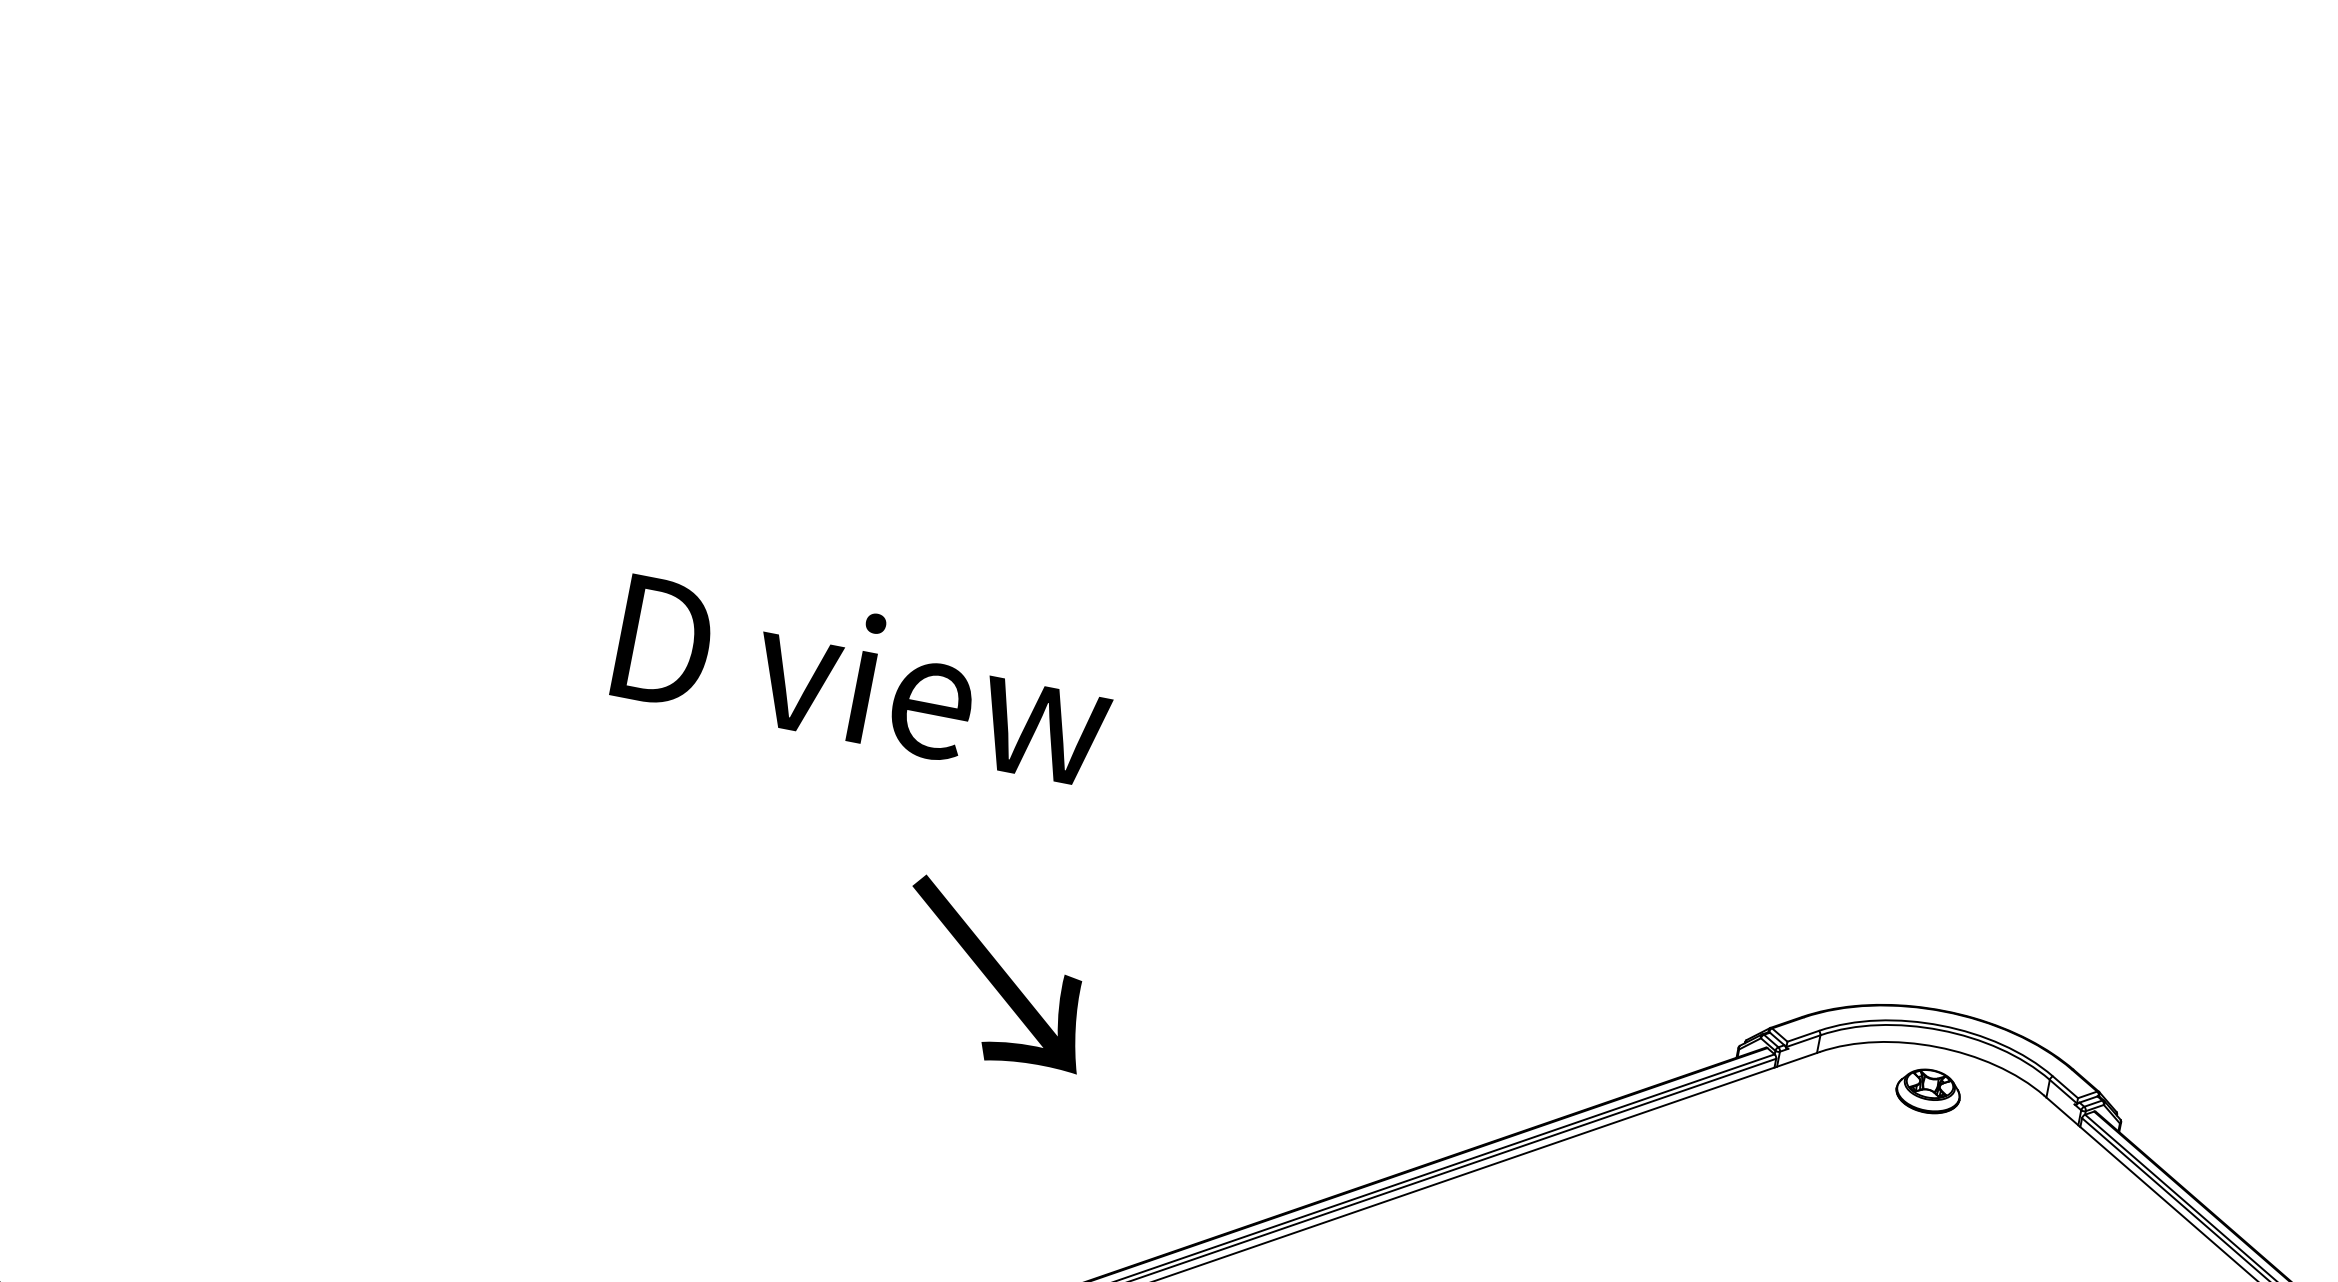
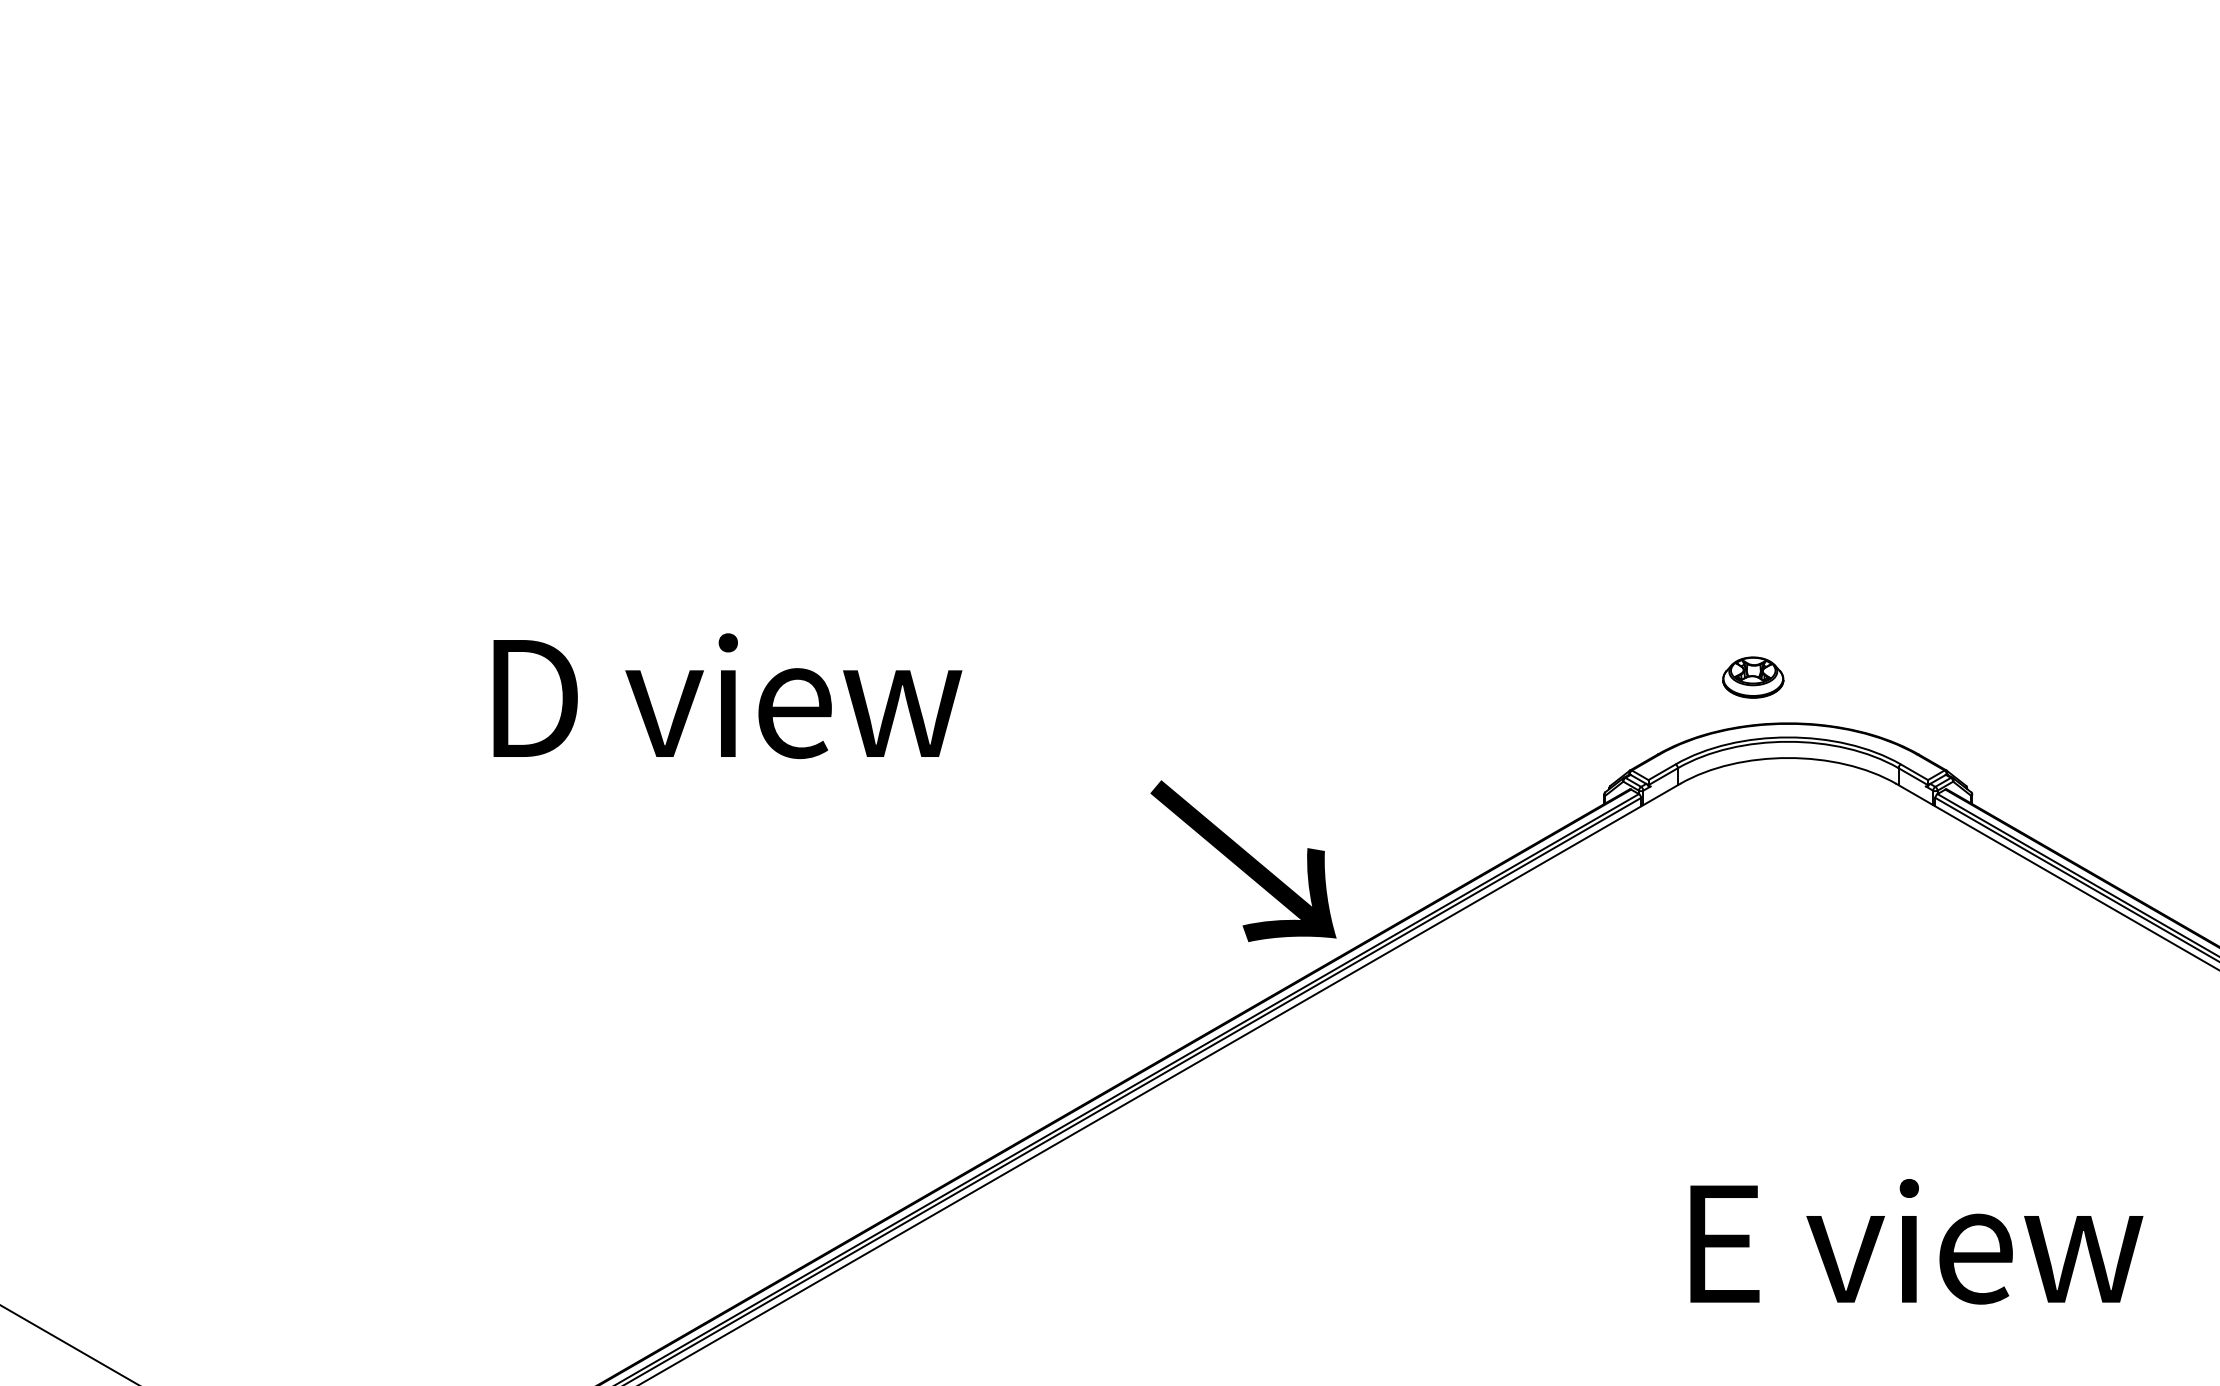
text: (864, 678) -> (727, 695), moved
text: (995, 974) -> (1243, 860), moved
part: (1928, 1091) -> (1753, 677), moved

